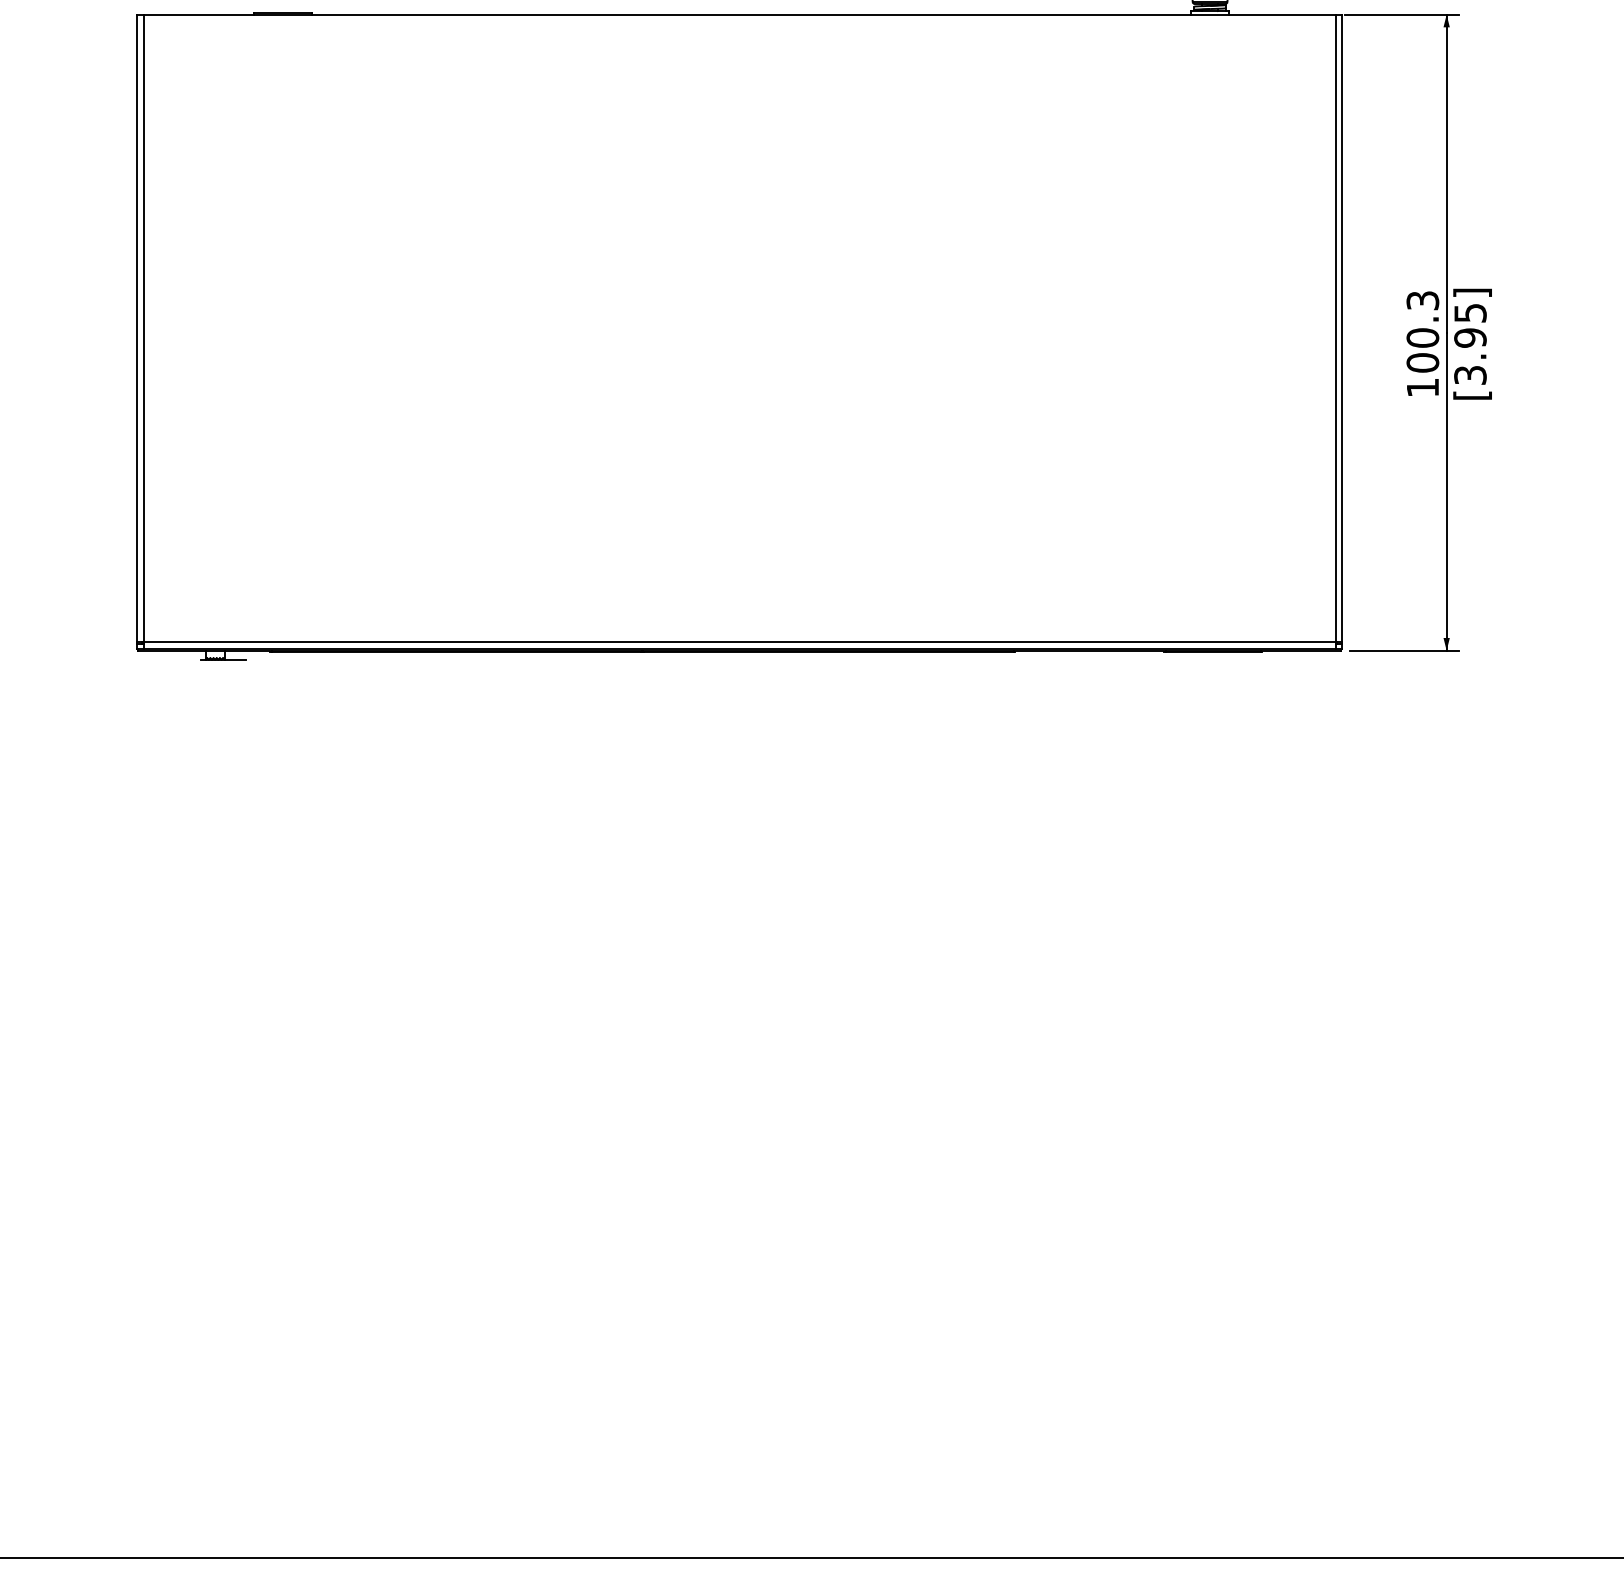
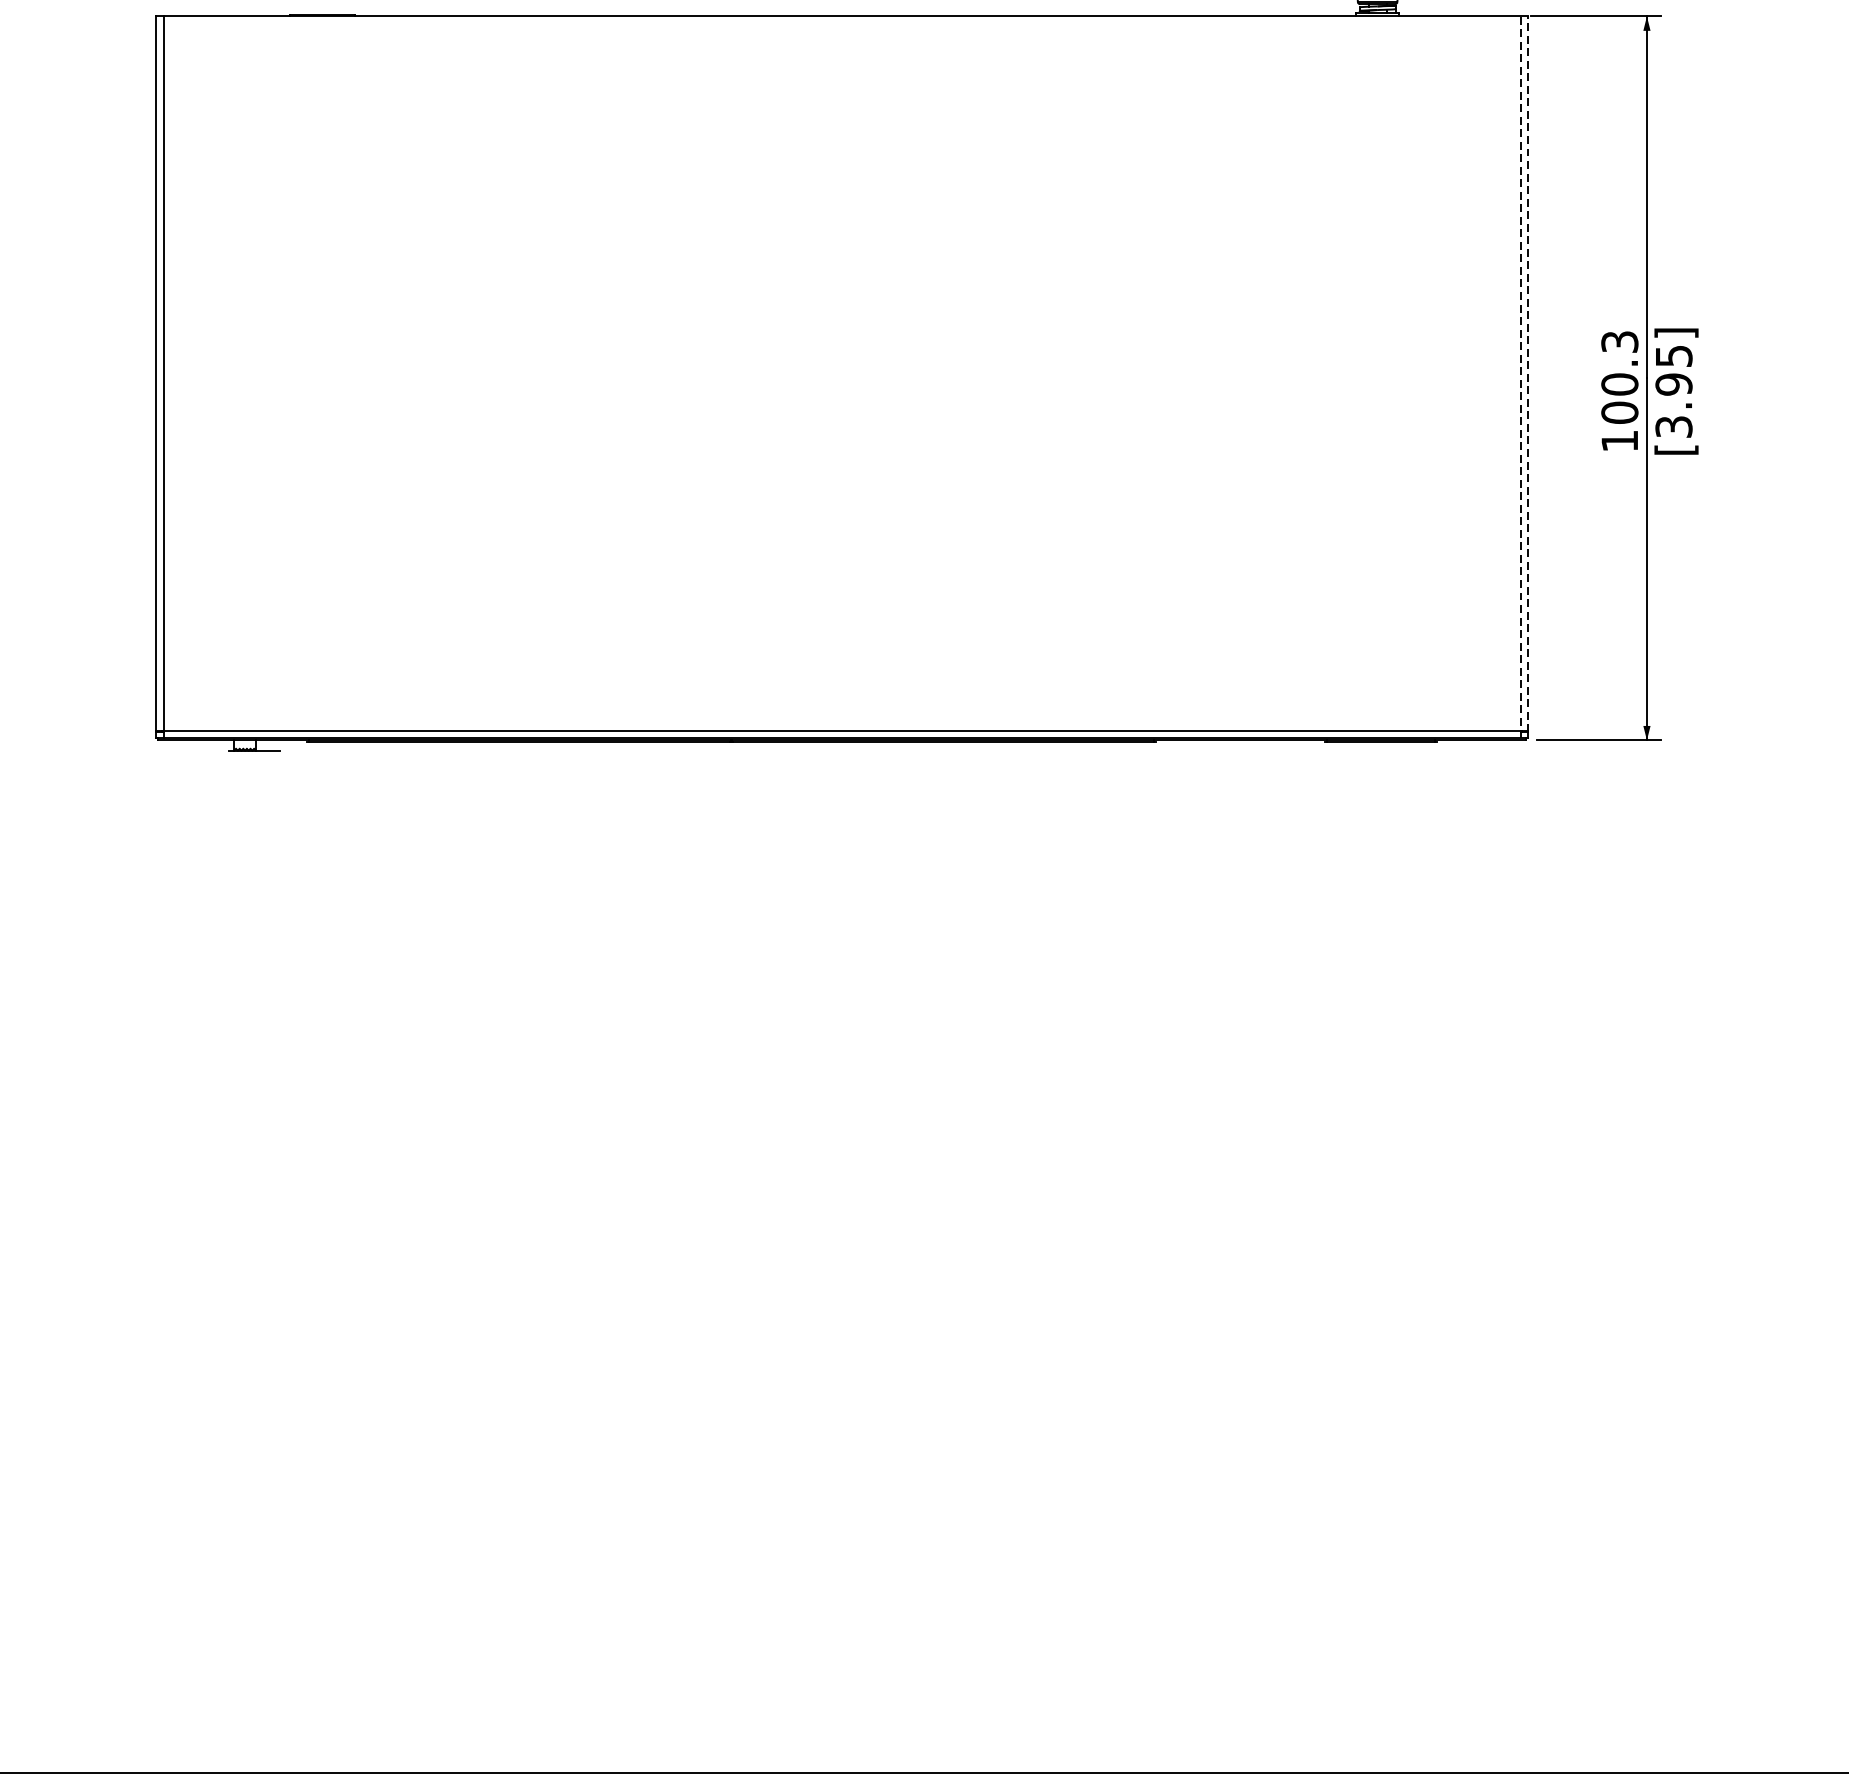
line: (1341, 329) -> (1527, 374), solid -> dashed
line: (1335, 331) -> (1520, 377), solid -> dashed

